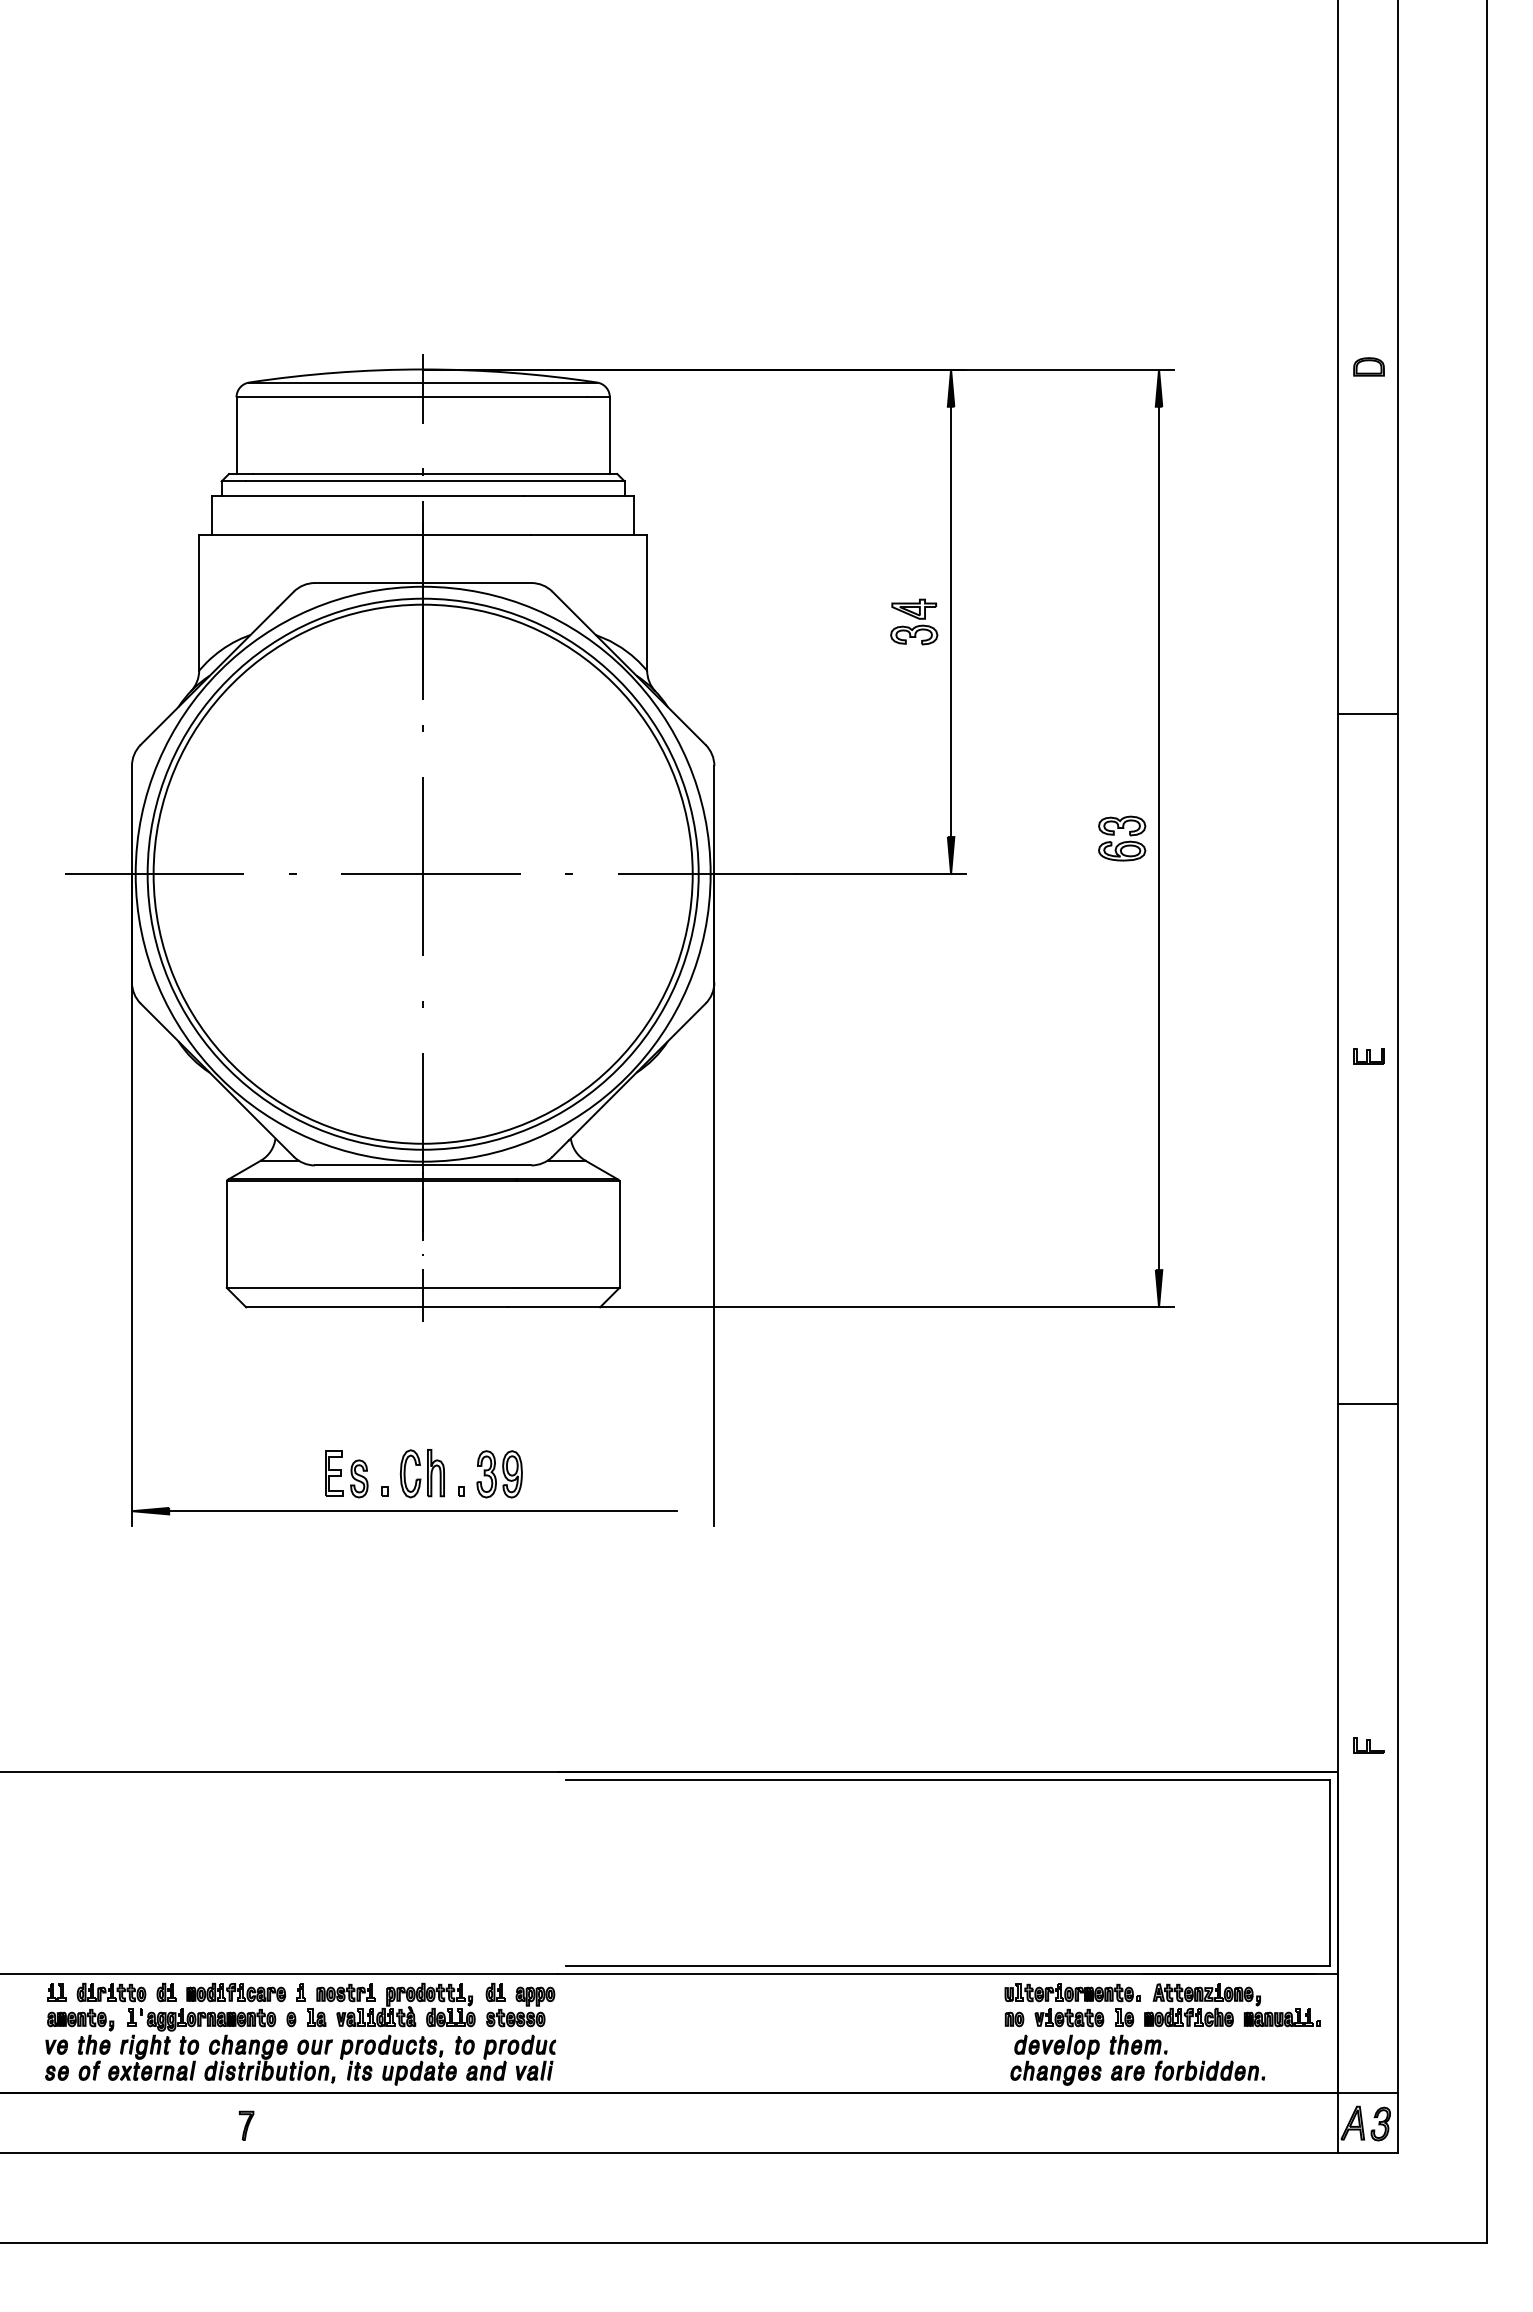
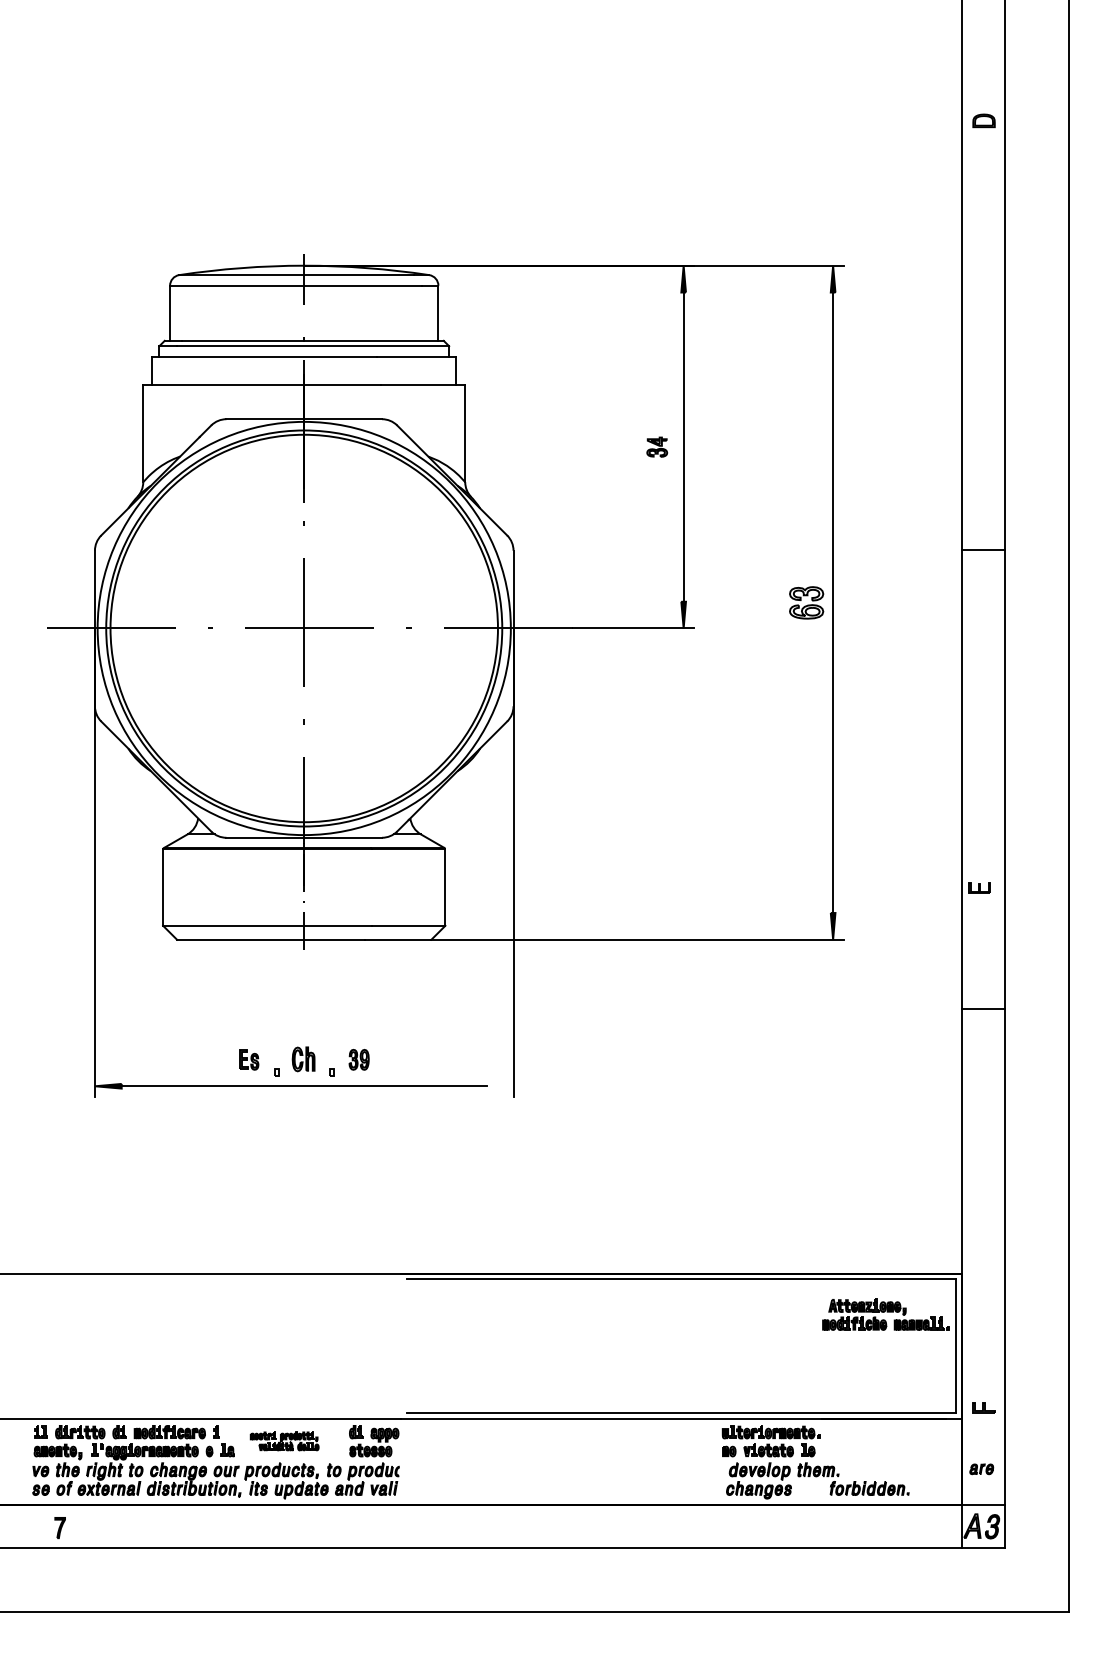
part: (1368, 366) -> (983, 120), moved
part: (914, 621) -> (657, 446), size x0.6
line: (1367, 714) -> (982, 549), moved
part: (1368, 1056) -> (979, 888), moved
part: (421, 1473) -> (303, 1059), size x0.7
part: (346, 1474) -> (249, 1059), size x0.6
part: (499, 1474) -> (359, 1059), size x0.6
part: (1368, 1745) -> (983, 1407), moved
part: (395, 2004) -> (284, 1440), size x0.6
part: (1232, 2005) -> (885, 1315), moved
part: (1127, 2072) -> (981, 1468), moved
part: (246, 2125) -> (60, 1527), moved

